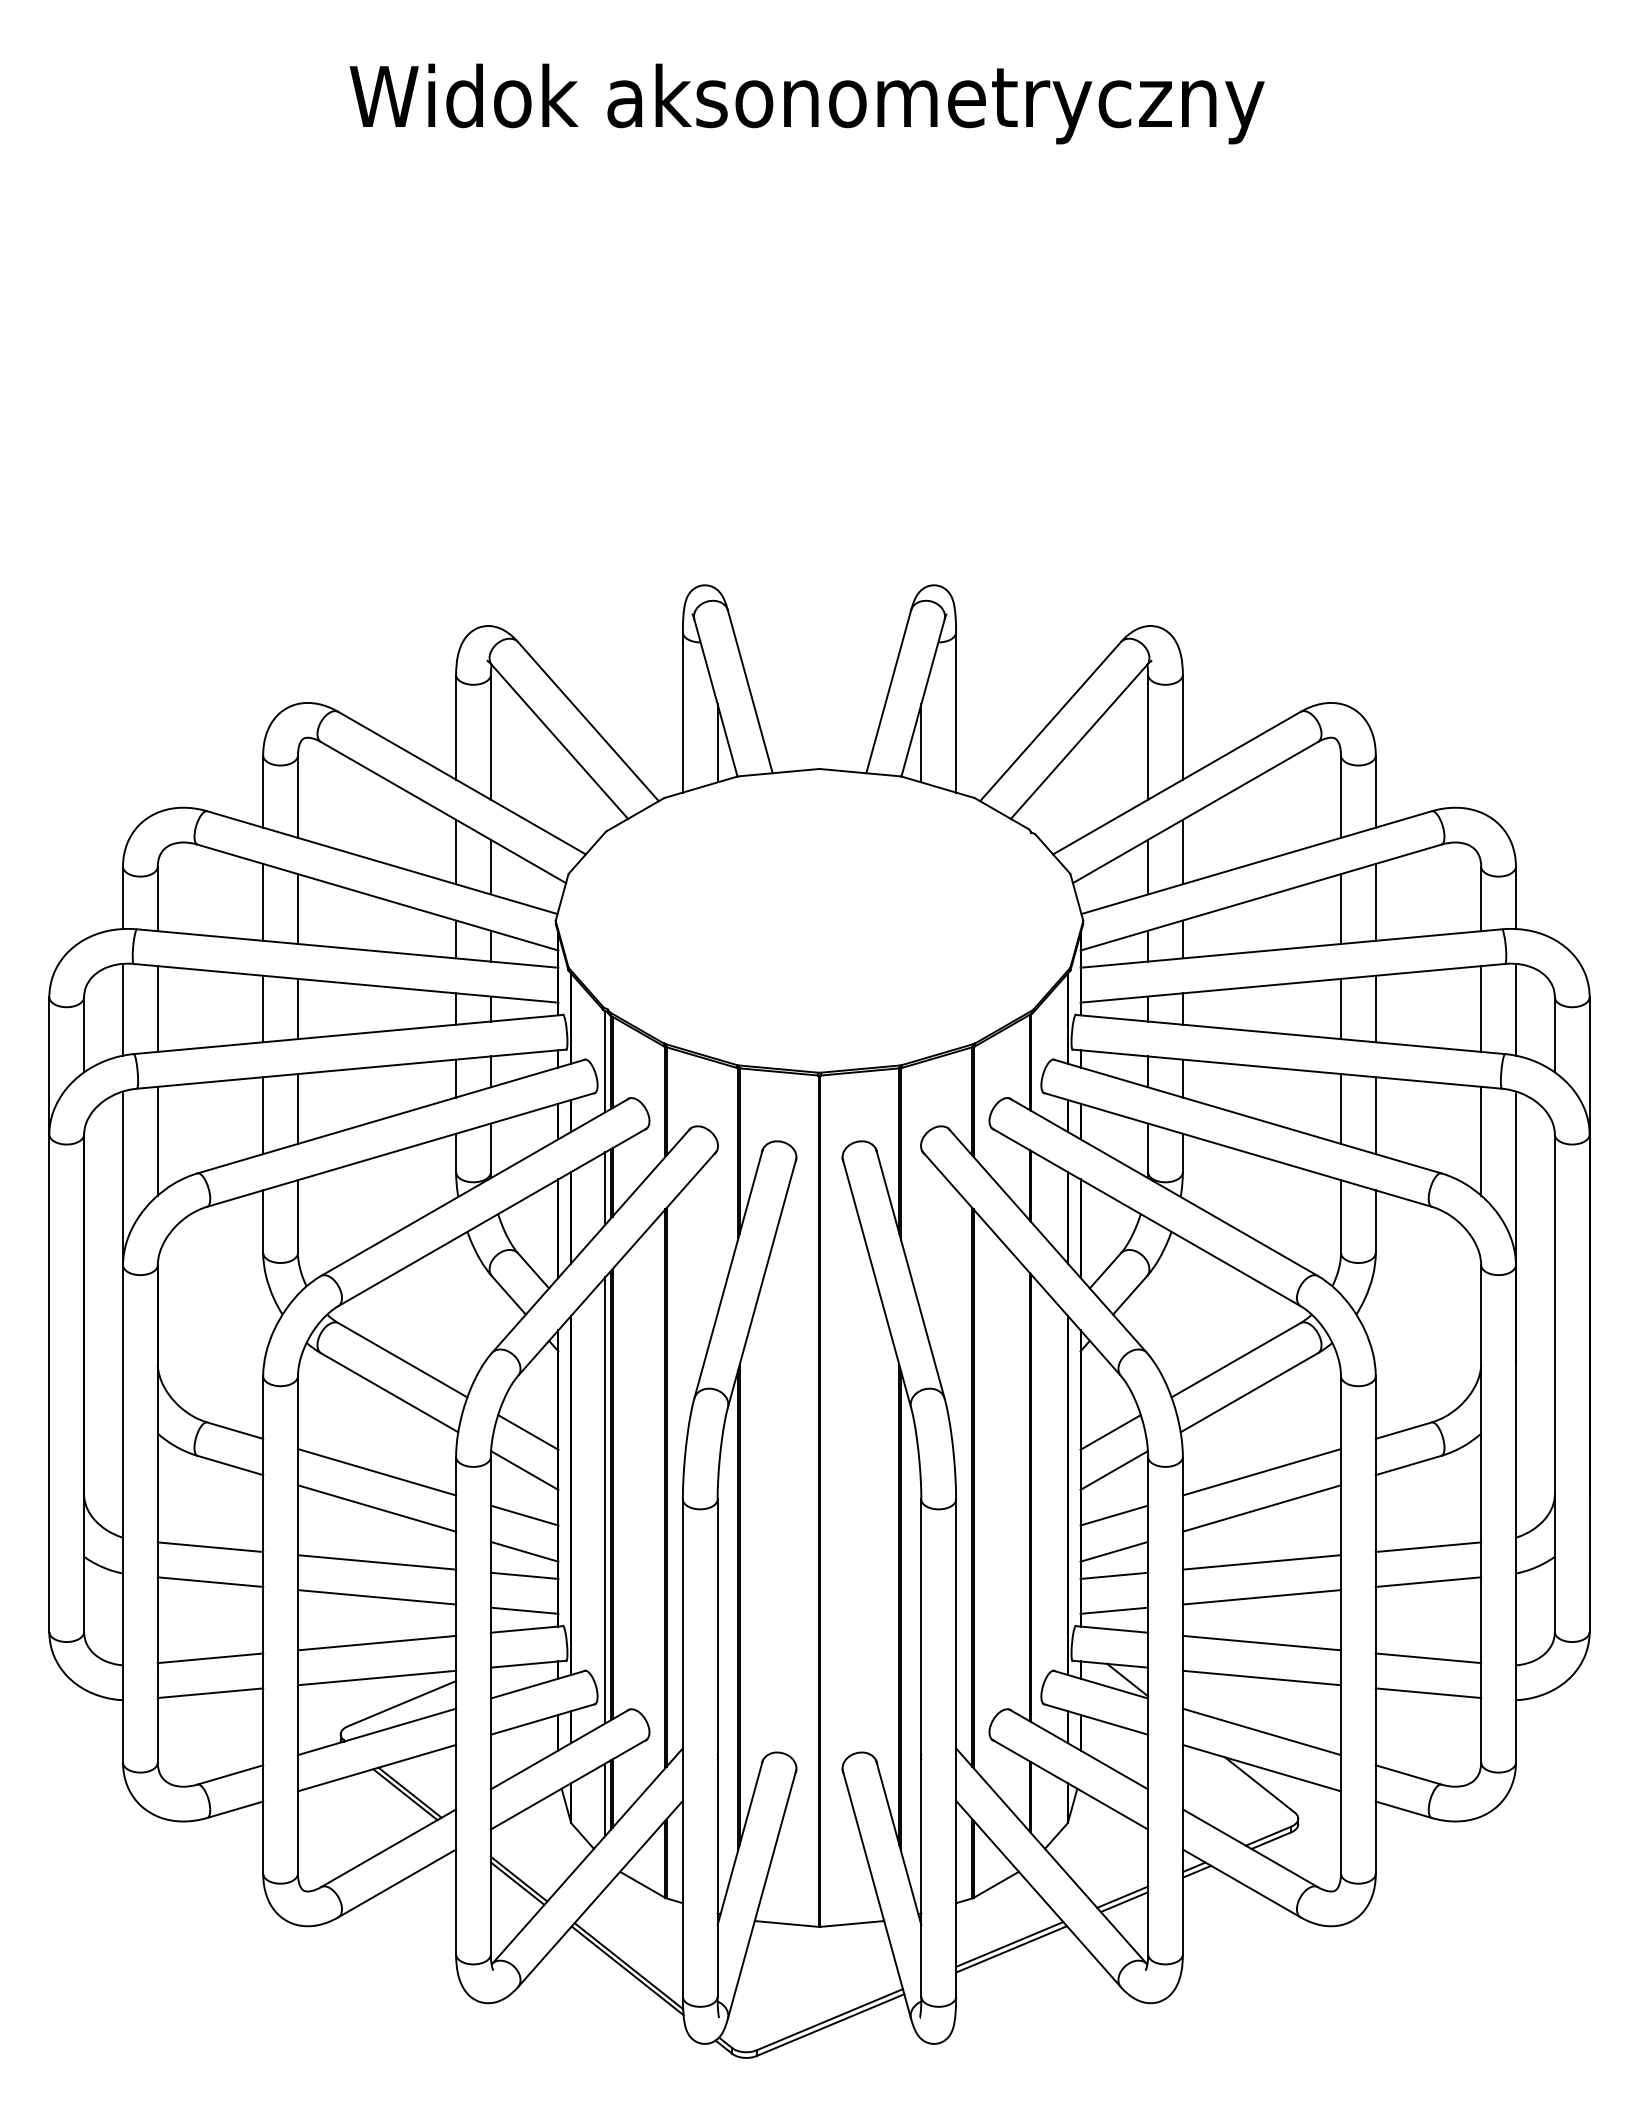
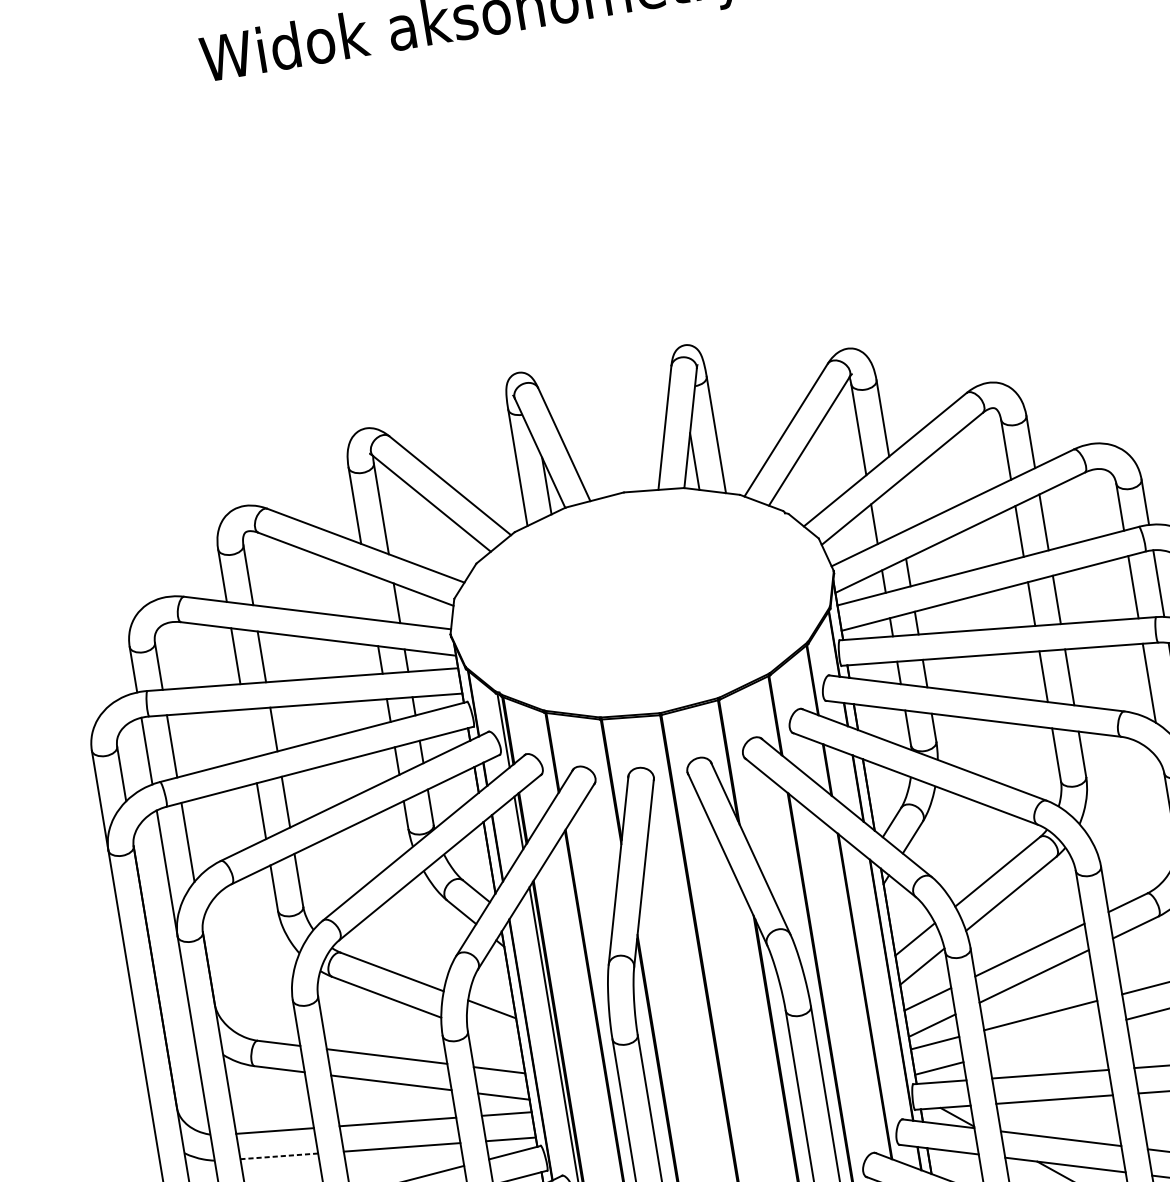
line: (456, 851) -> (370, 596), removed
line: (1182, 851) -> (897, 508), removed
line: (263, 1008) -> (248, 733), removed
line: (524, 1470) -> (493, 1037), removed
line: (210, 1582) -> (279, 1156), solid -> dashed
line: (1261, 1597) -> (1044, 1041), removed

